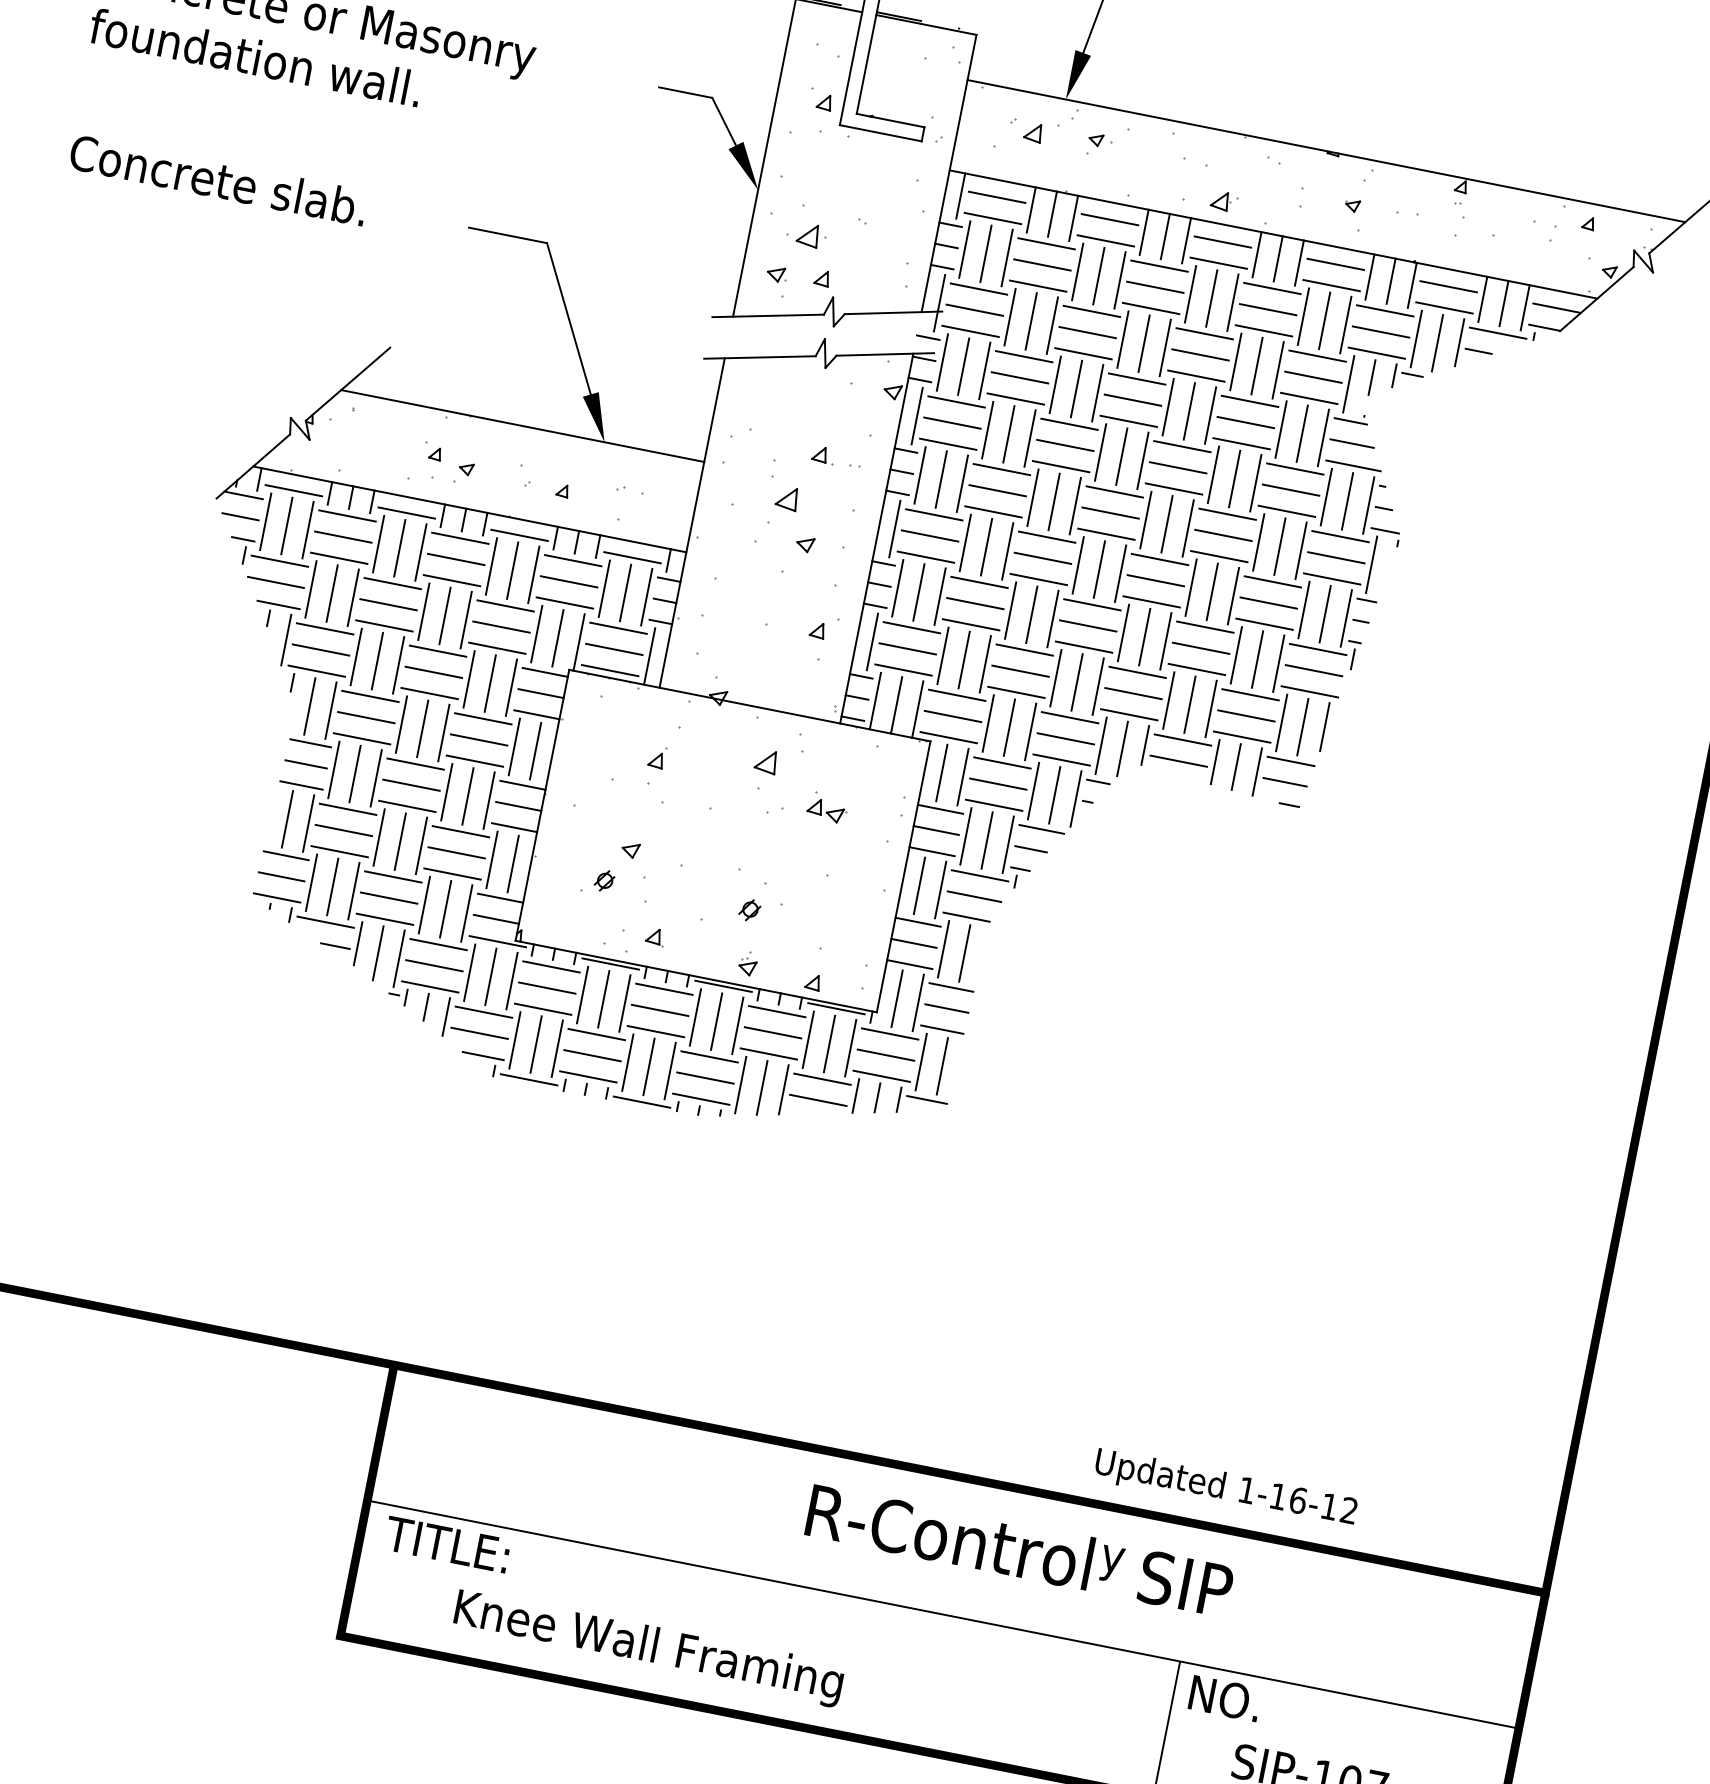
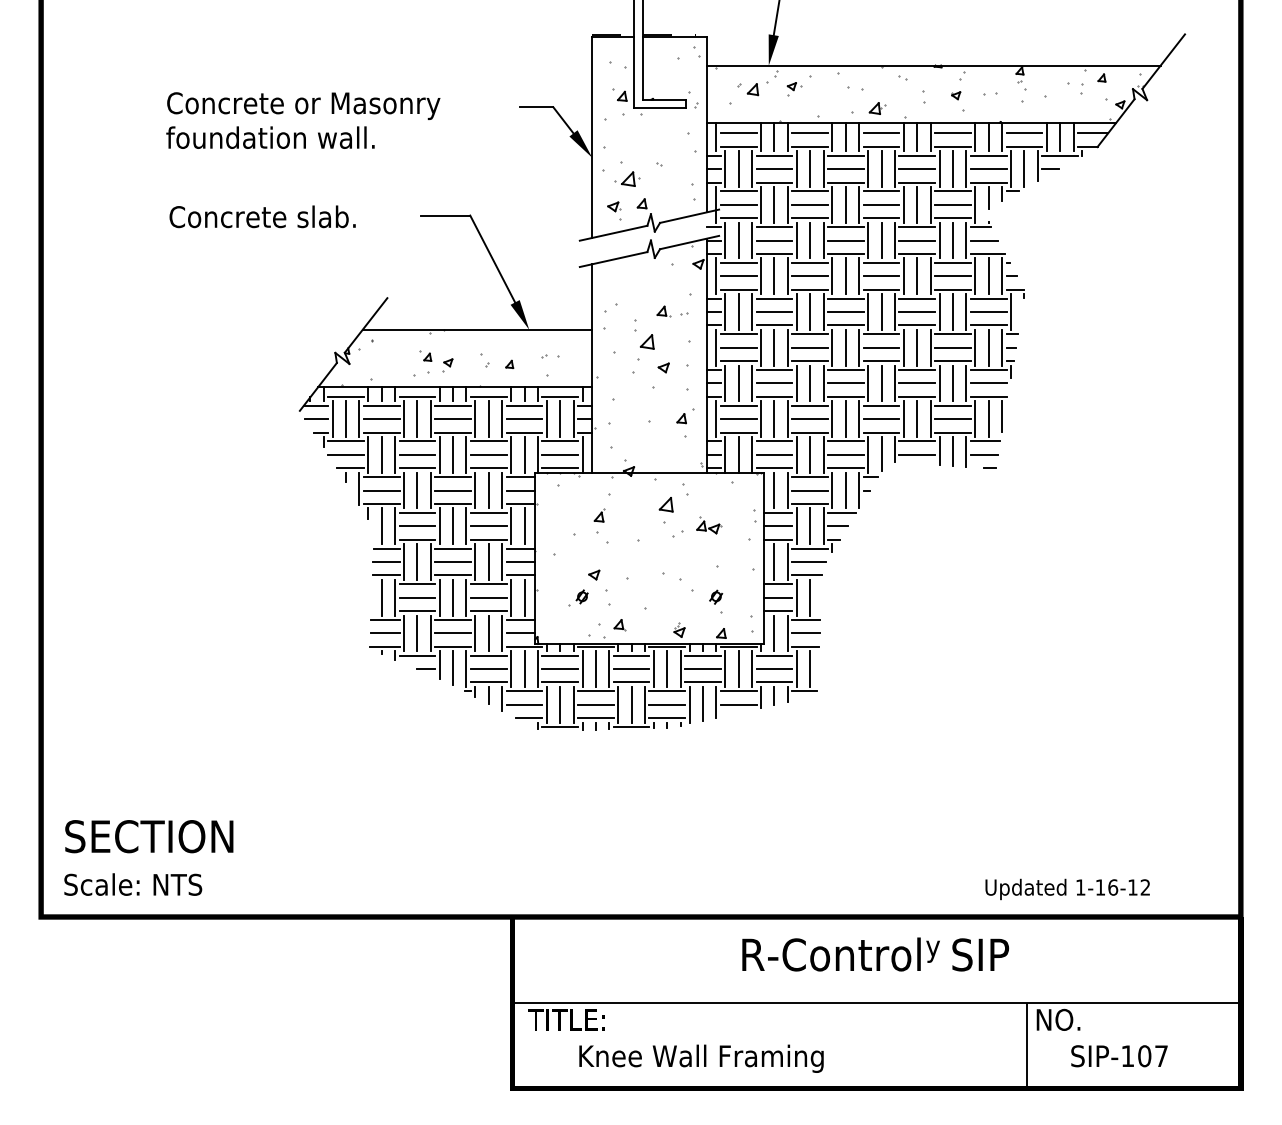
part: (750, 909) -> (716, 596), moved
text: (1225, 1489) -> (1067, 889), moved
text: (1019, 1550) -> (875, 954), moved

